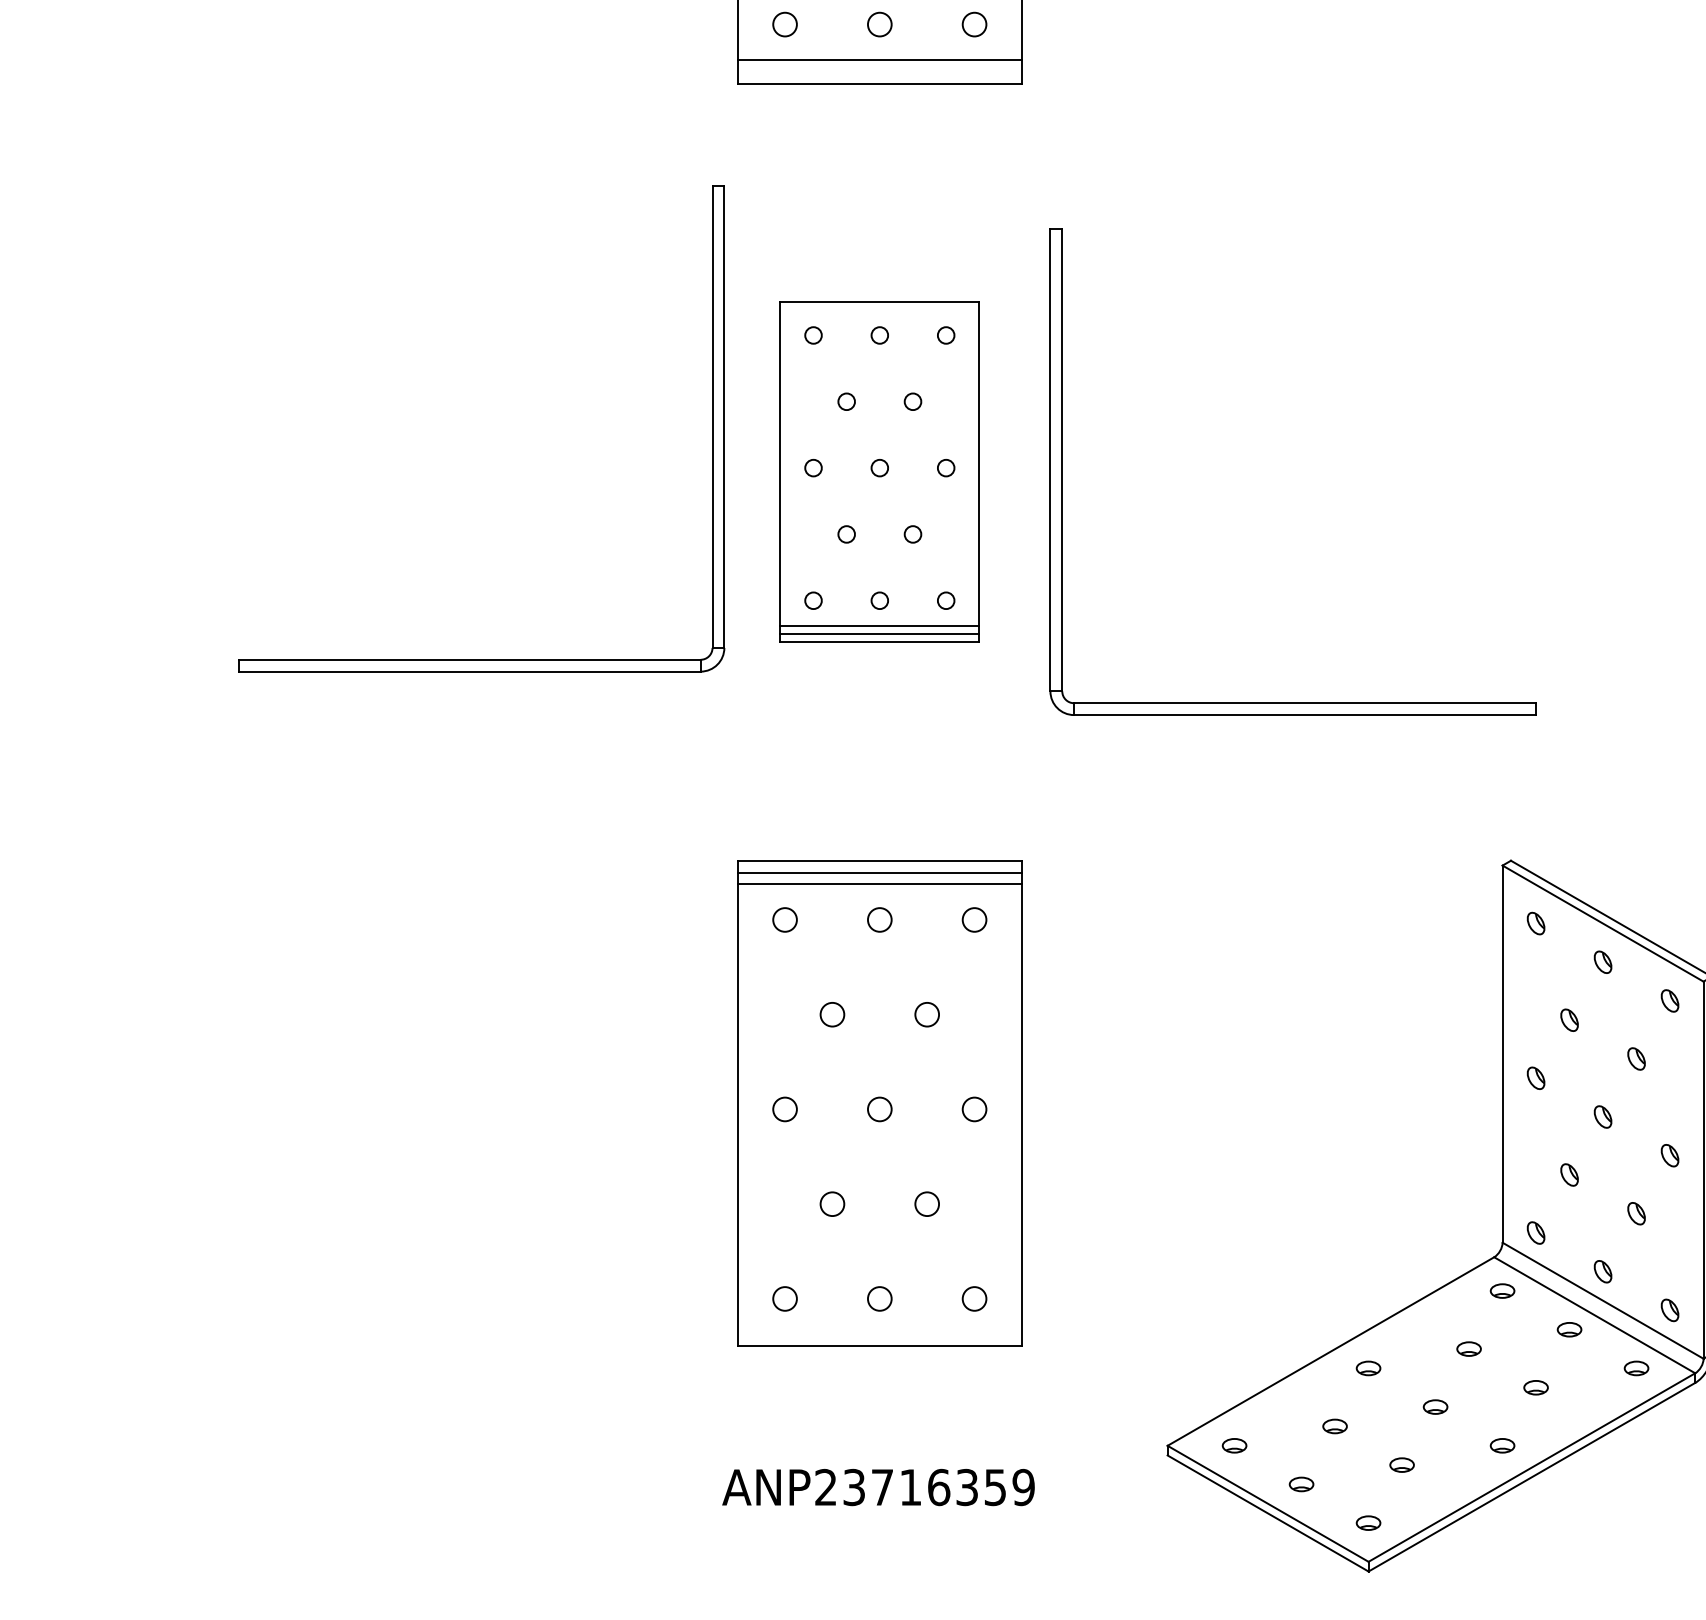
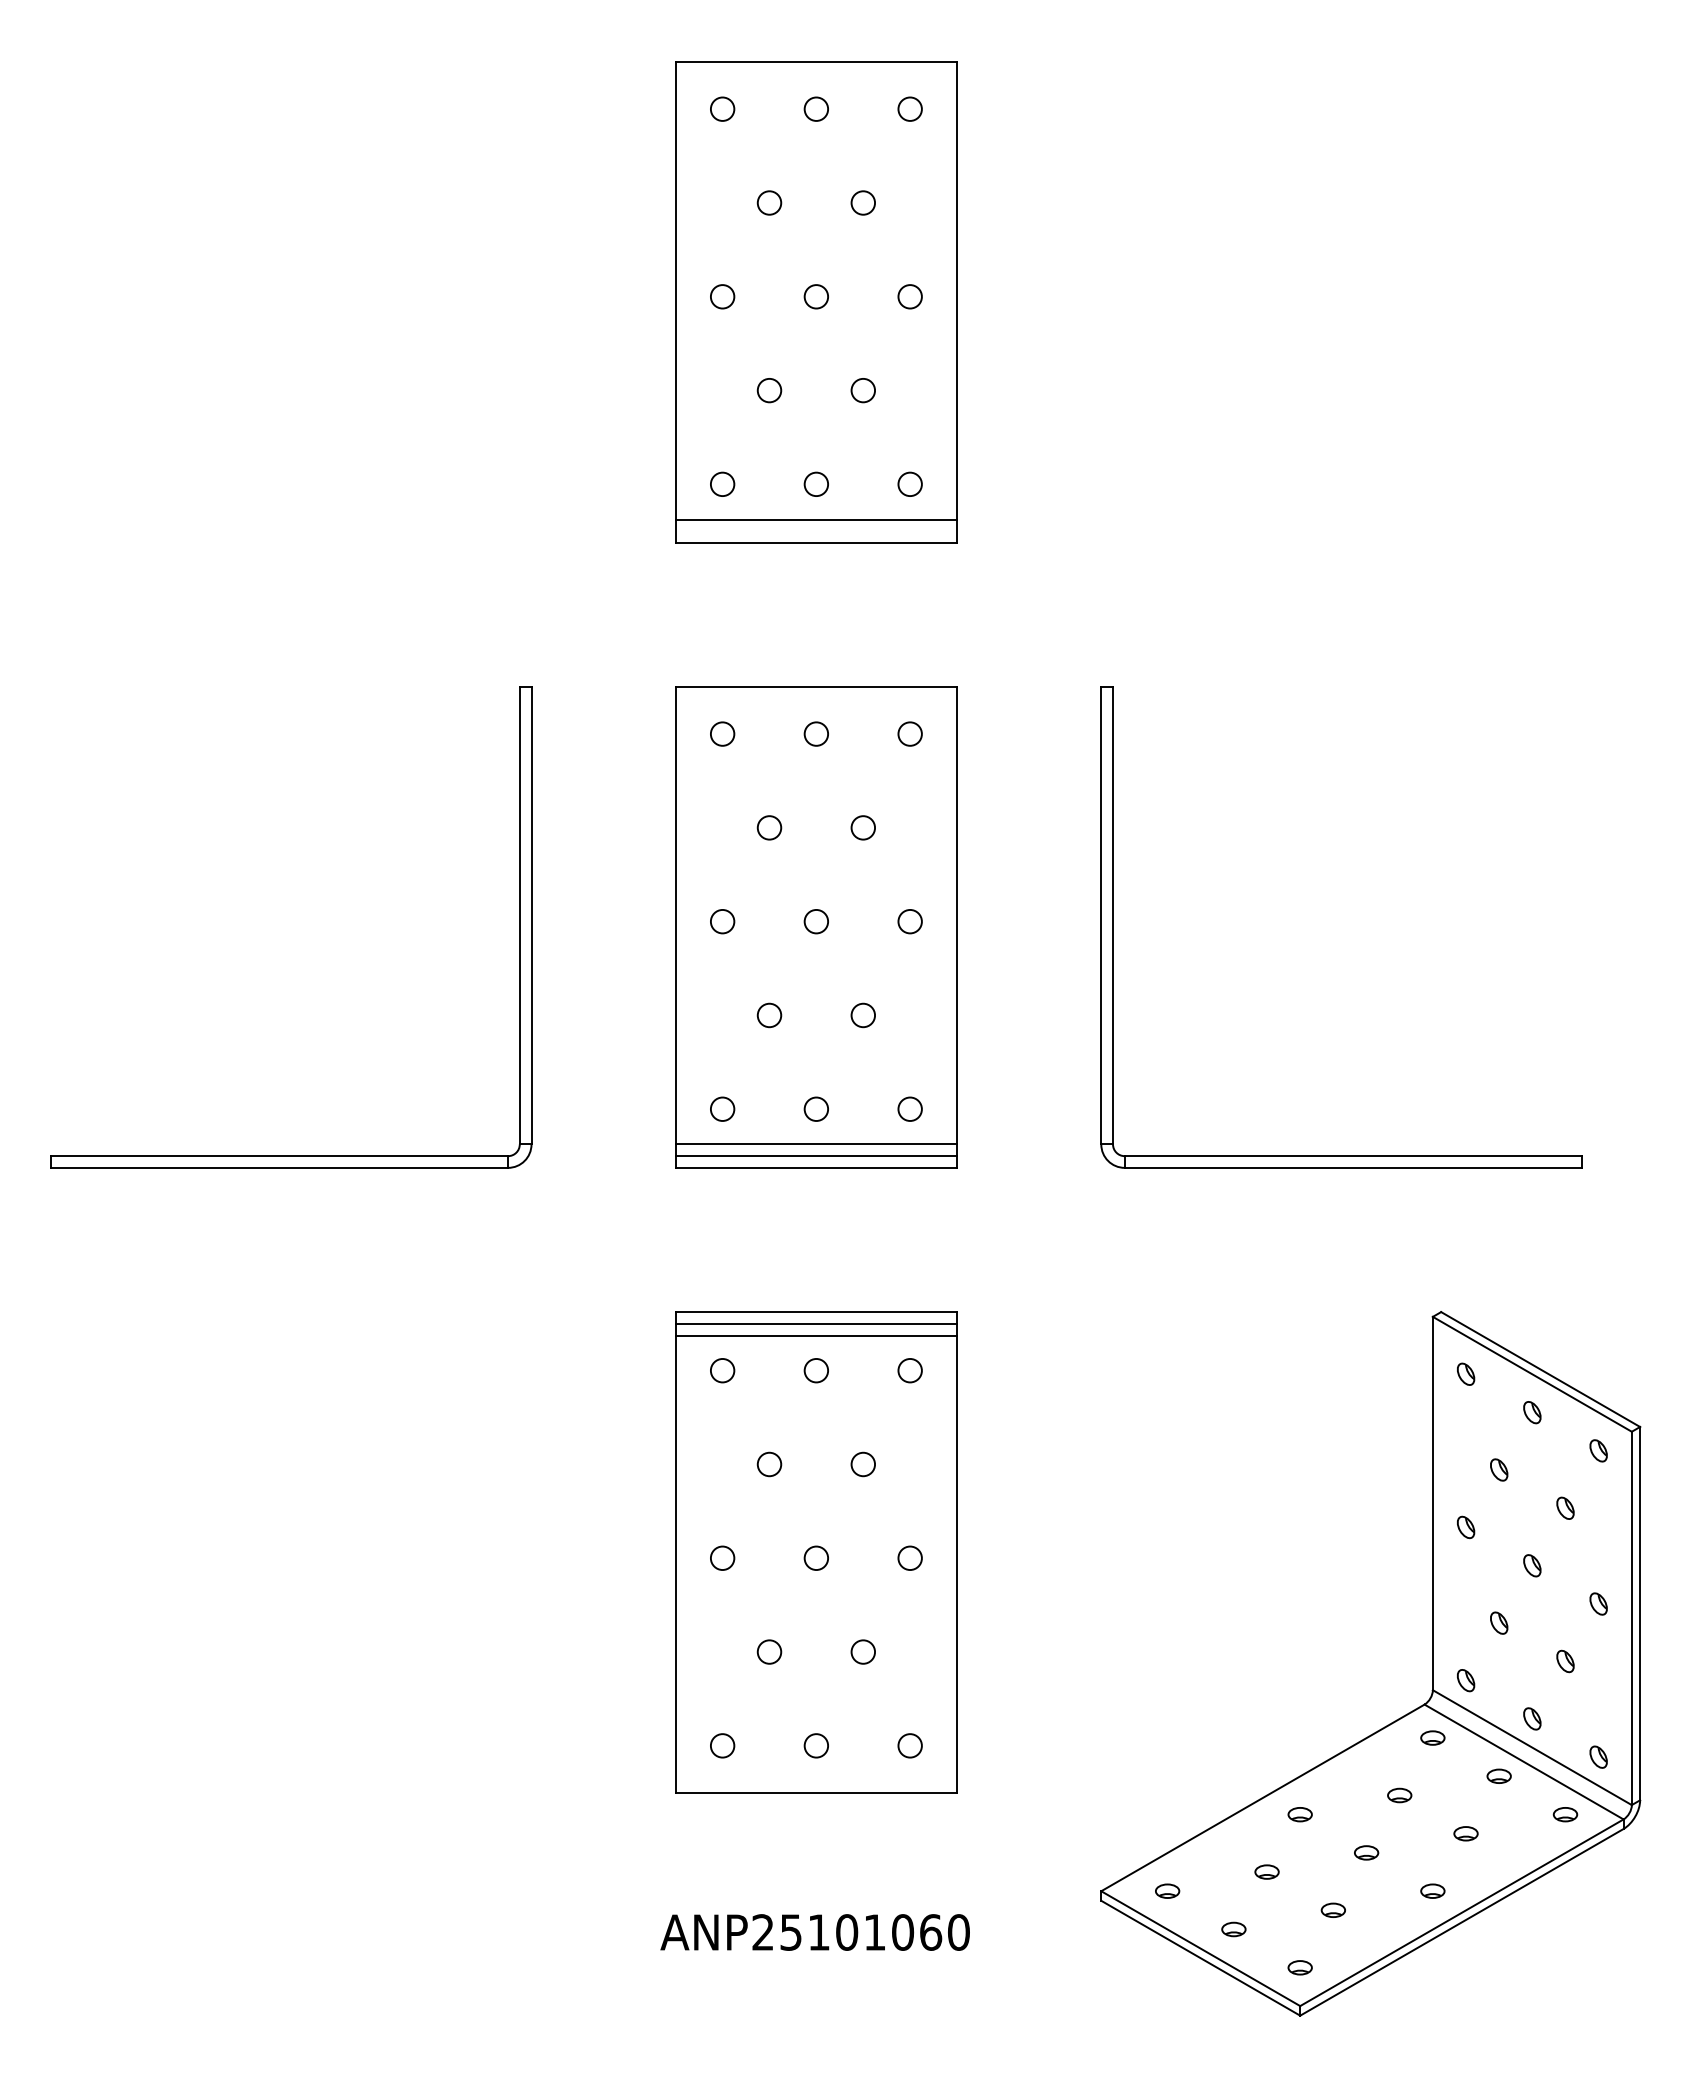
part: (712, 428) -> (519, 927), moved
part: (879, 472) -> (816, 927), size x1.43
part: (1062, 472) -> (1113, 927), moved
text: (939, 1487) -> (875, 1932), ANP23716359 -> ANP25101060

